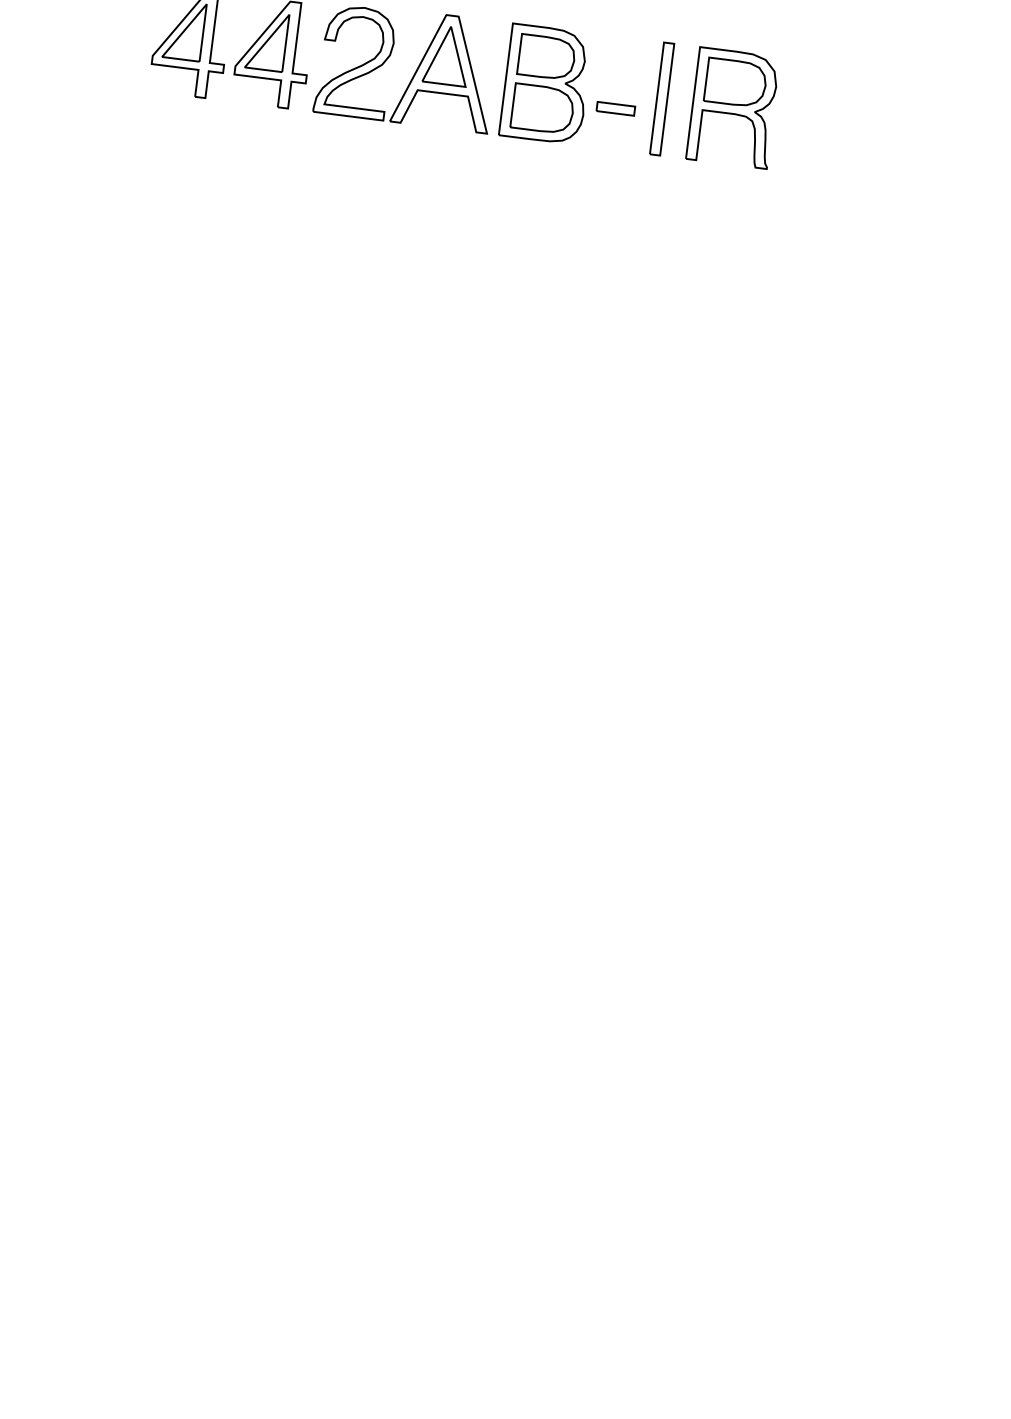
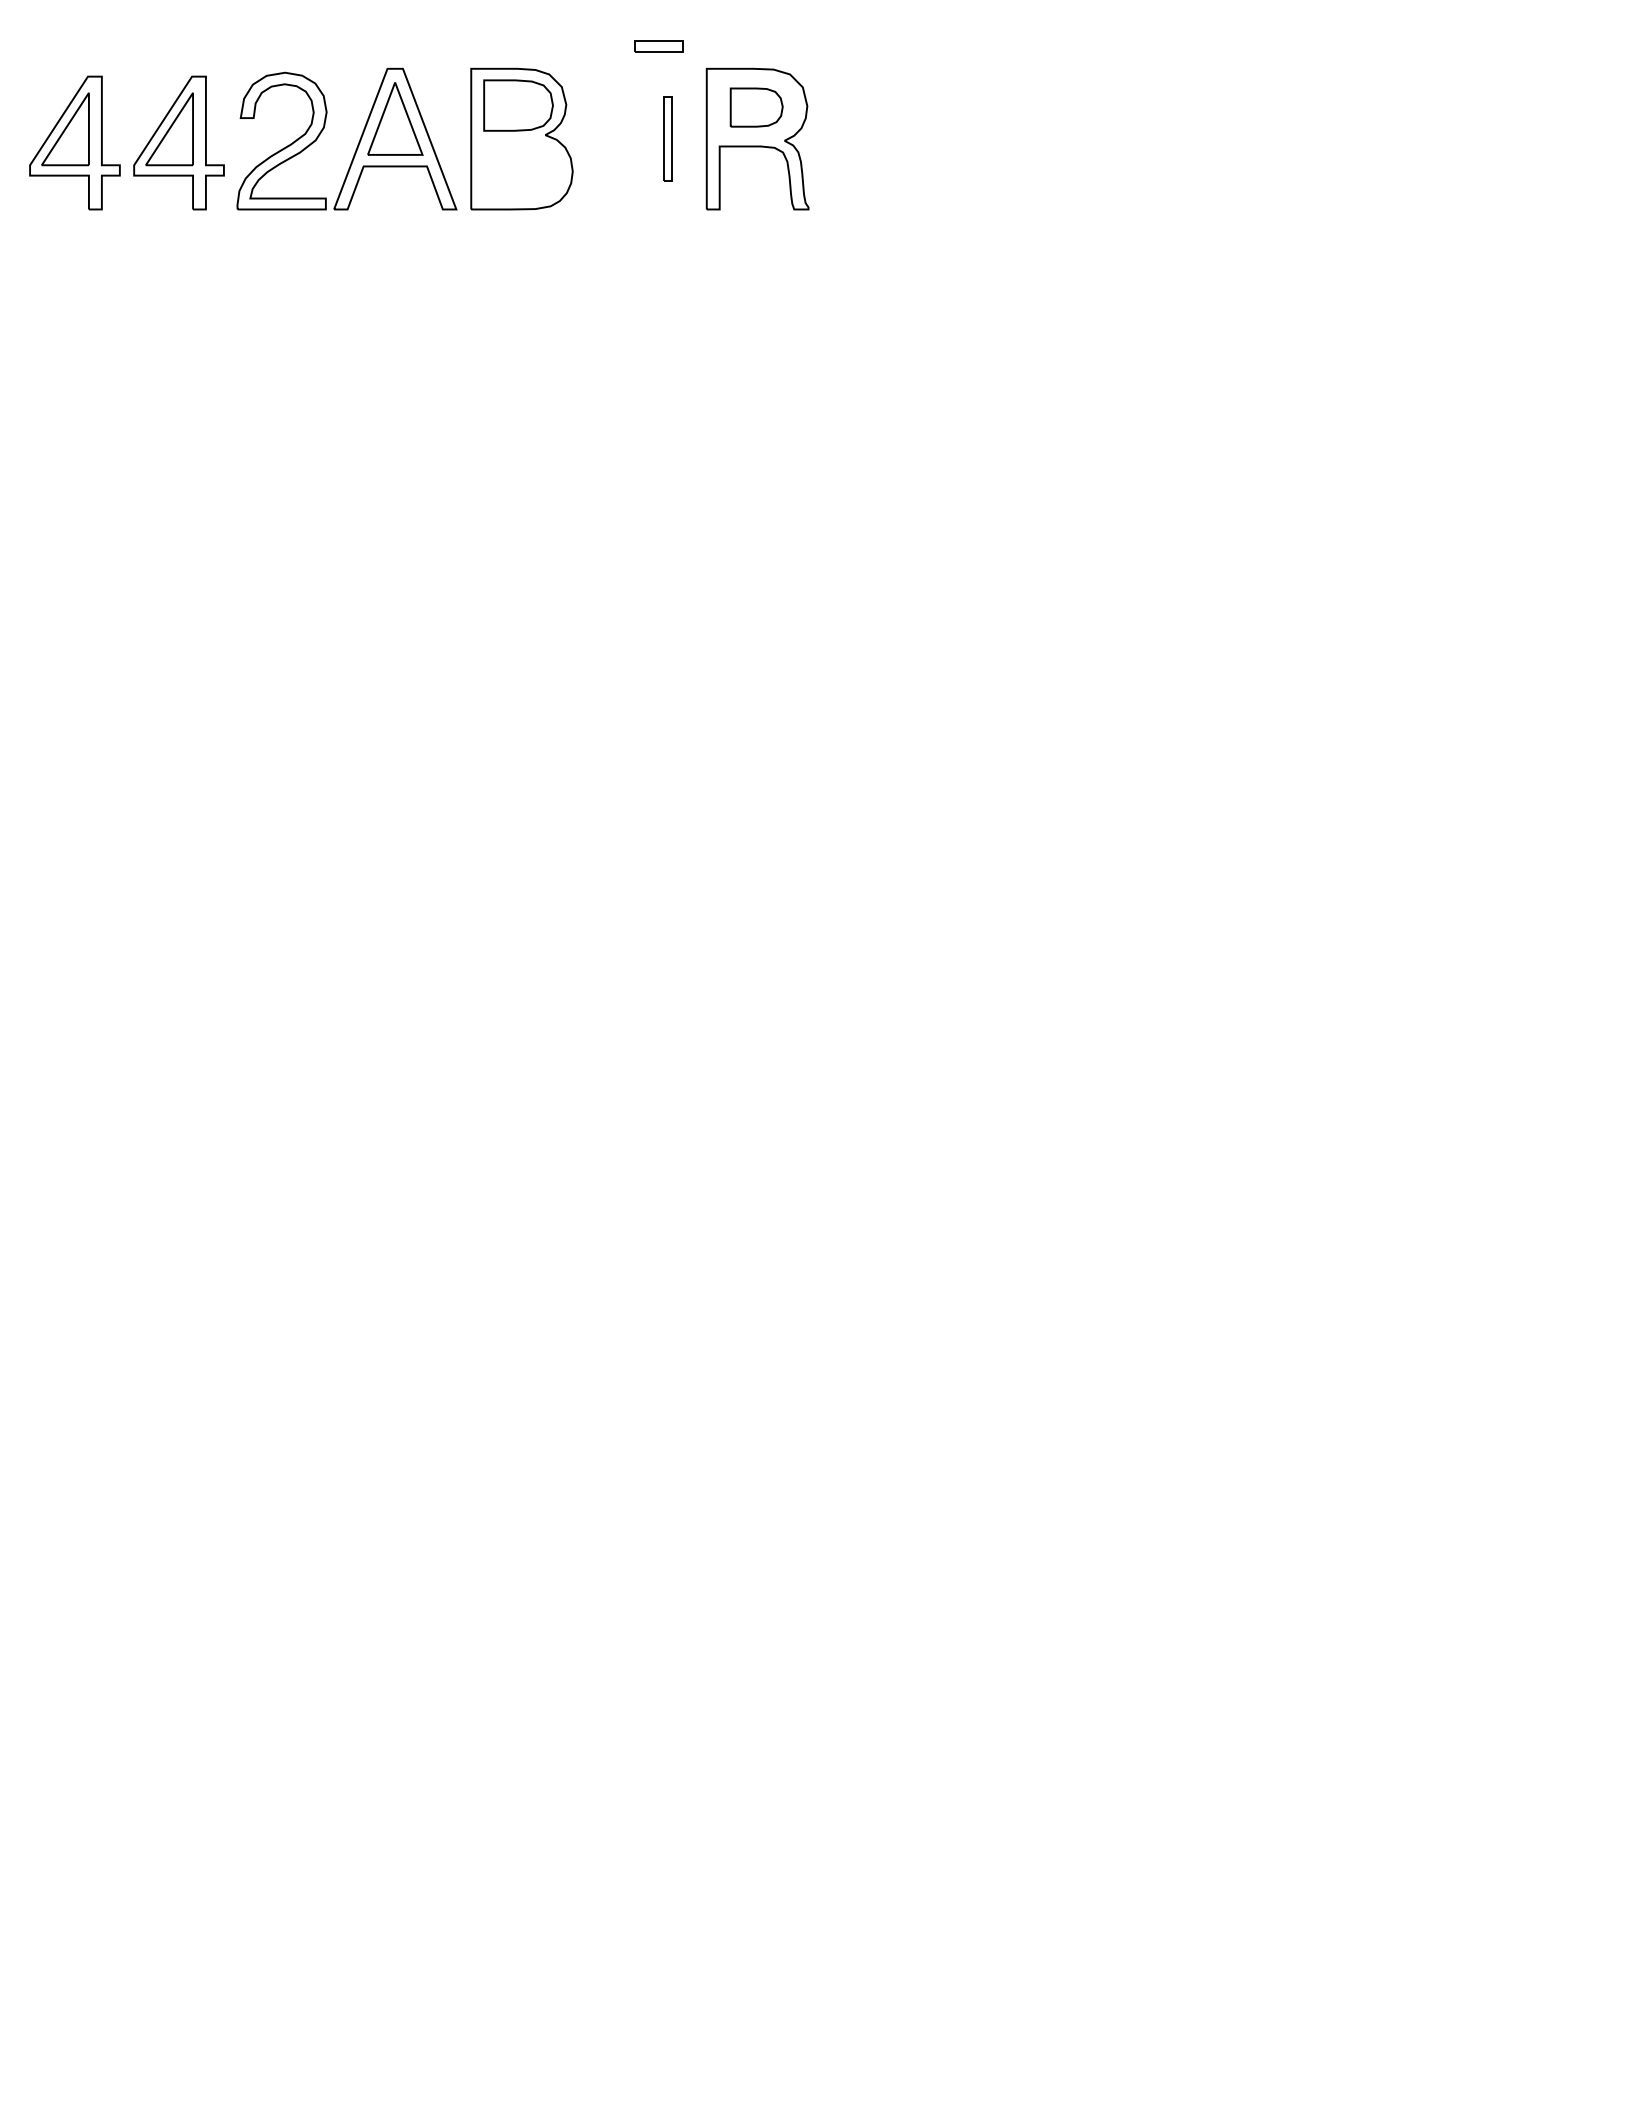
part: (735, 82) -> (756, 107), size x0.7
part: (661, 98) -> (667, 138), size x0.6
part: (542, 108) -> (521, 169), removed
part: (615, 108) -> (658, 46), moved

